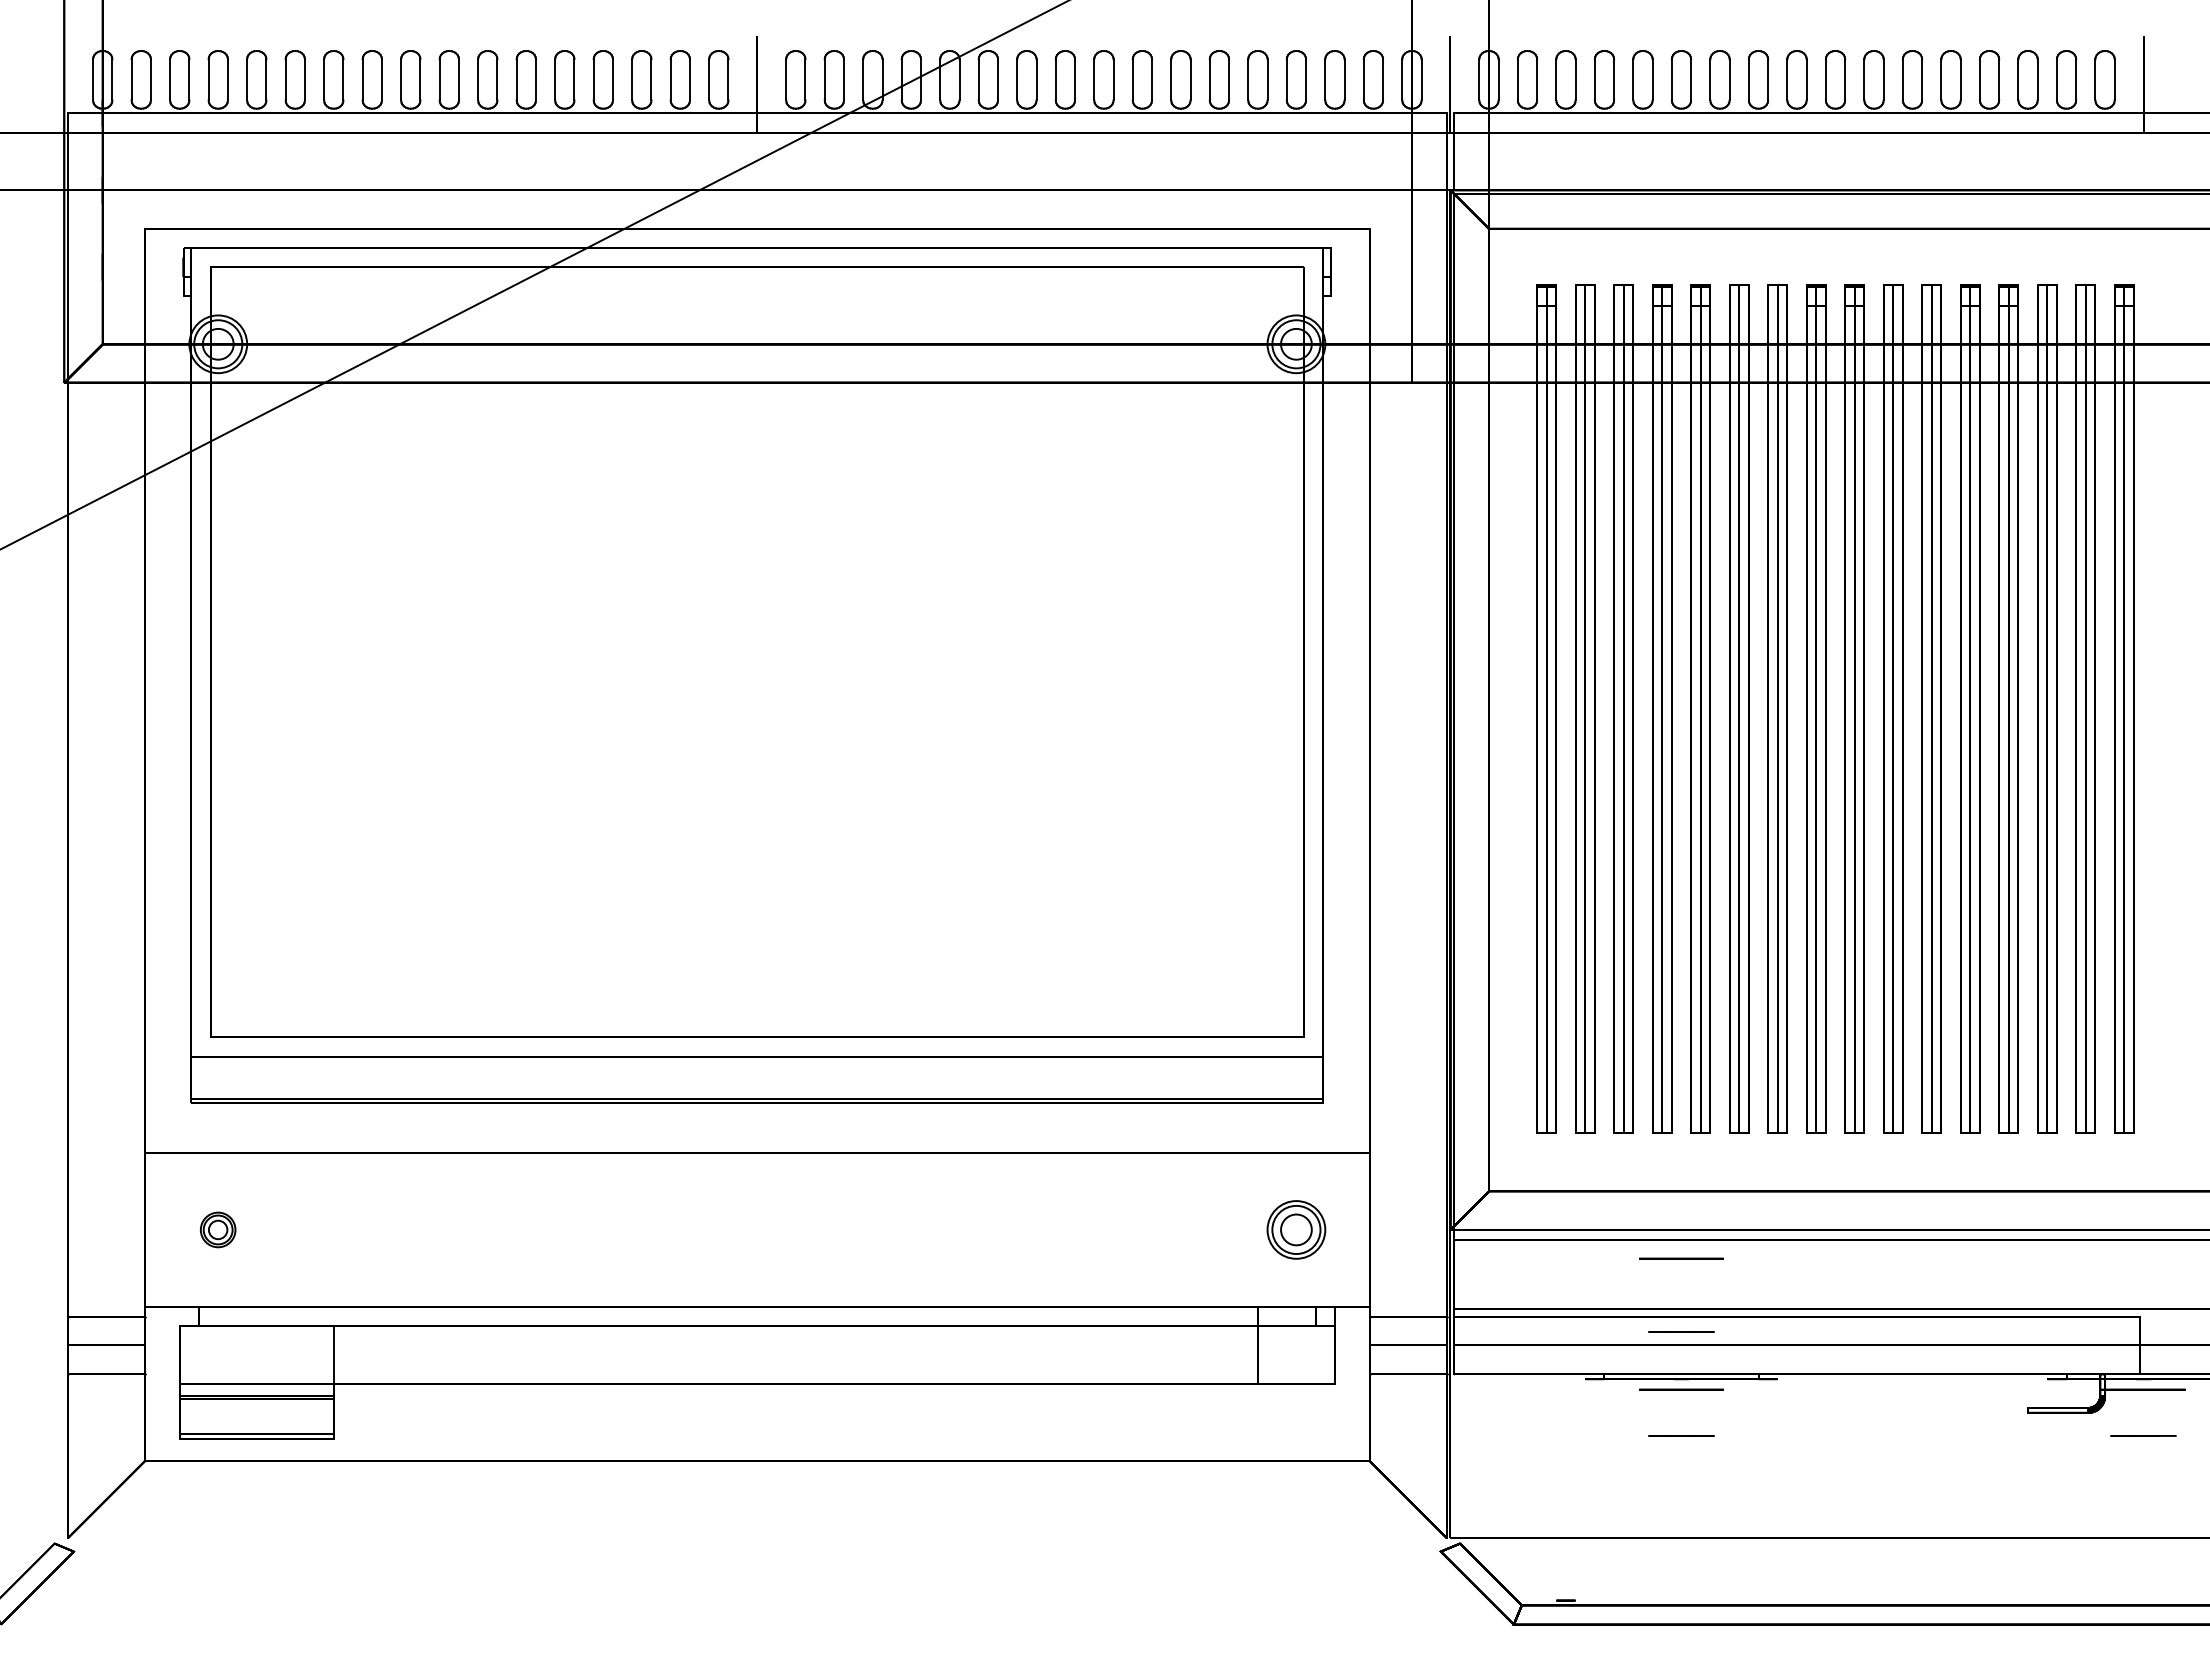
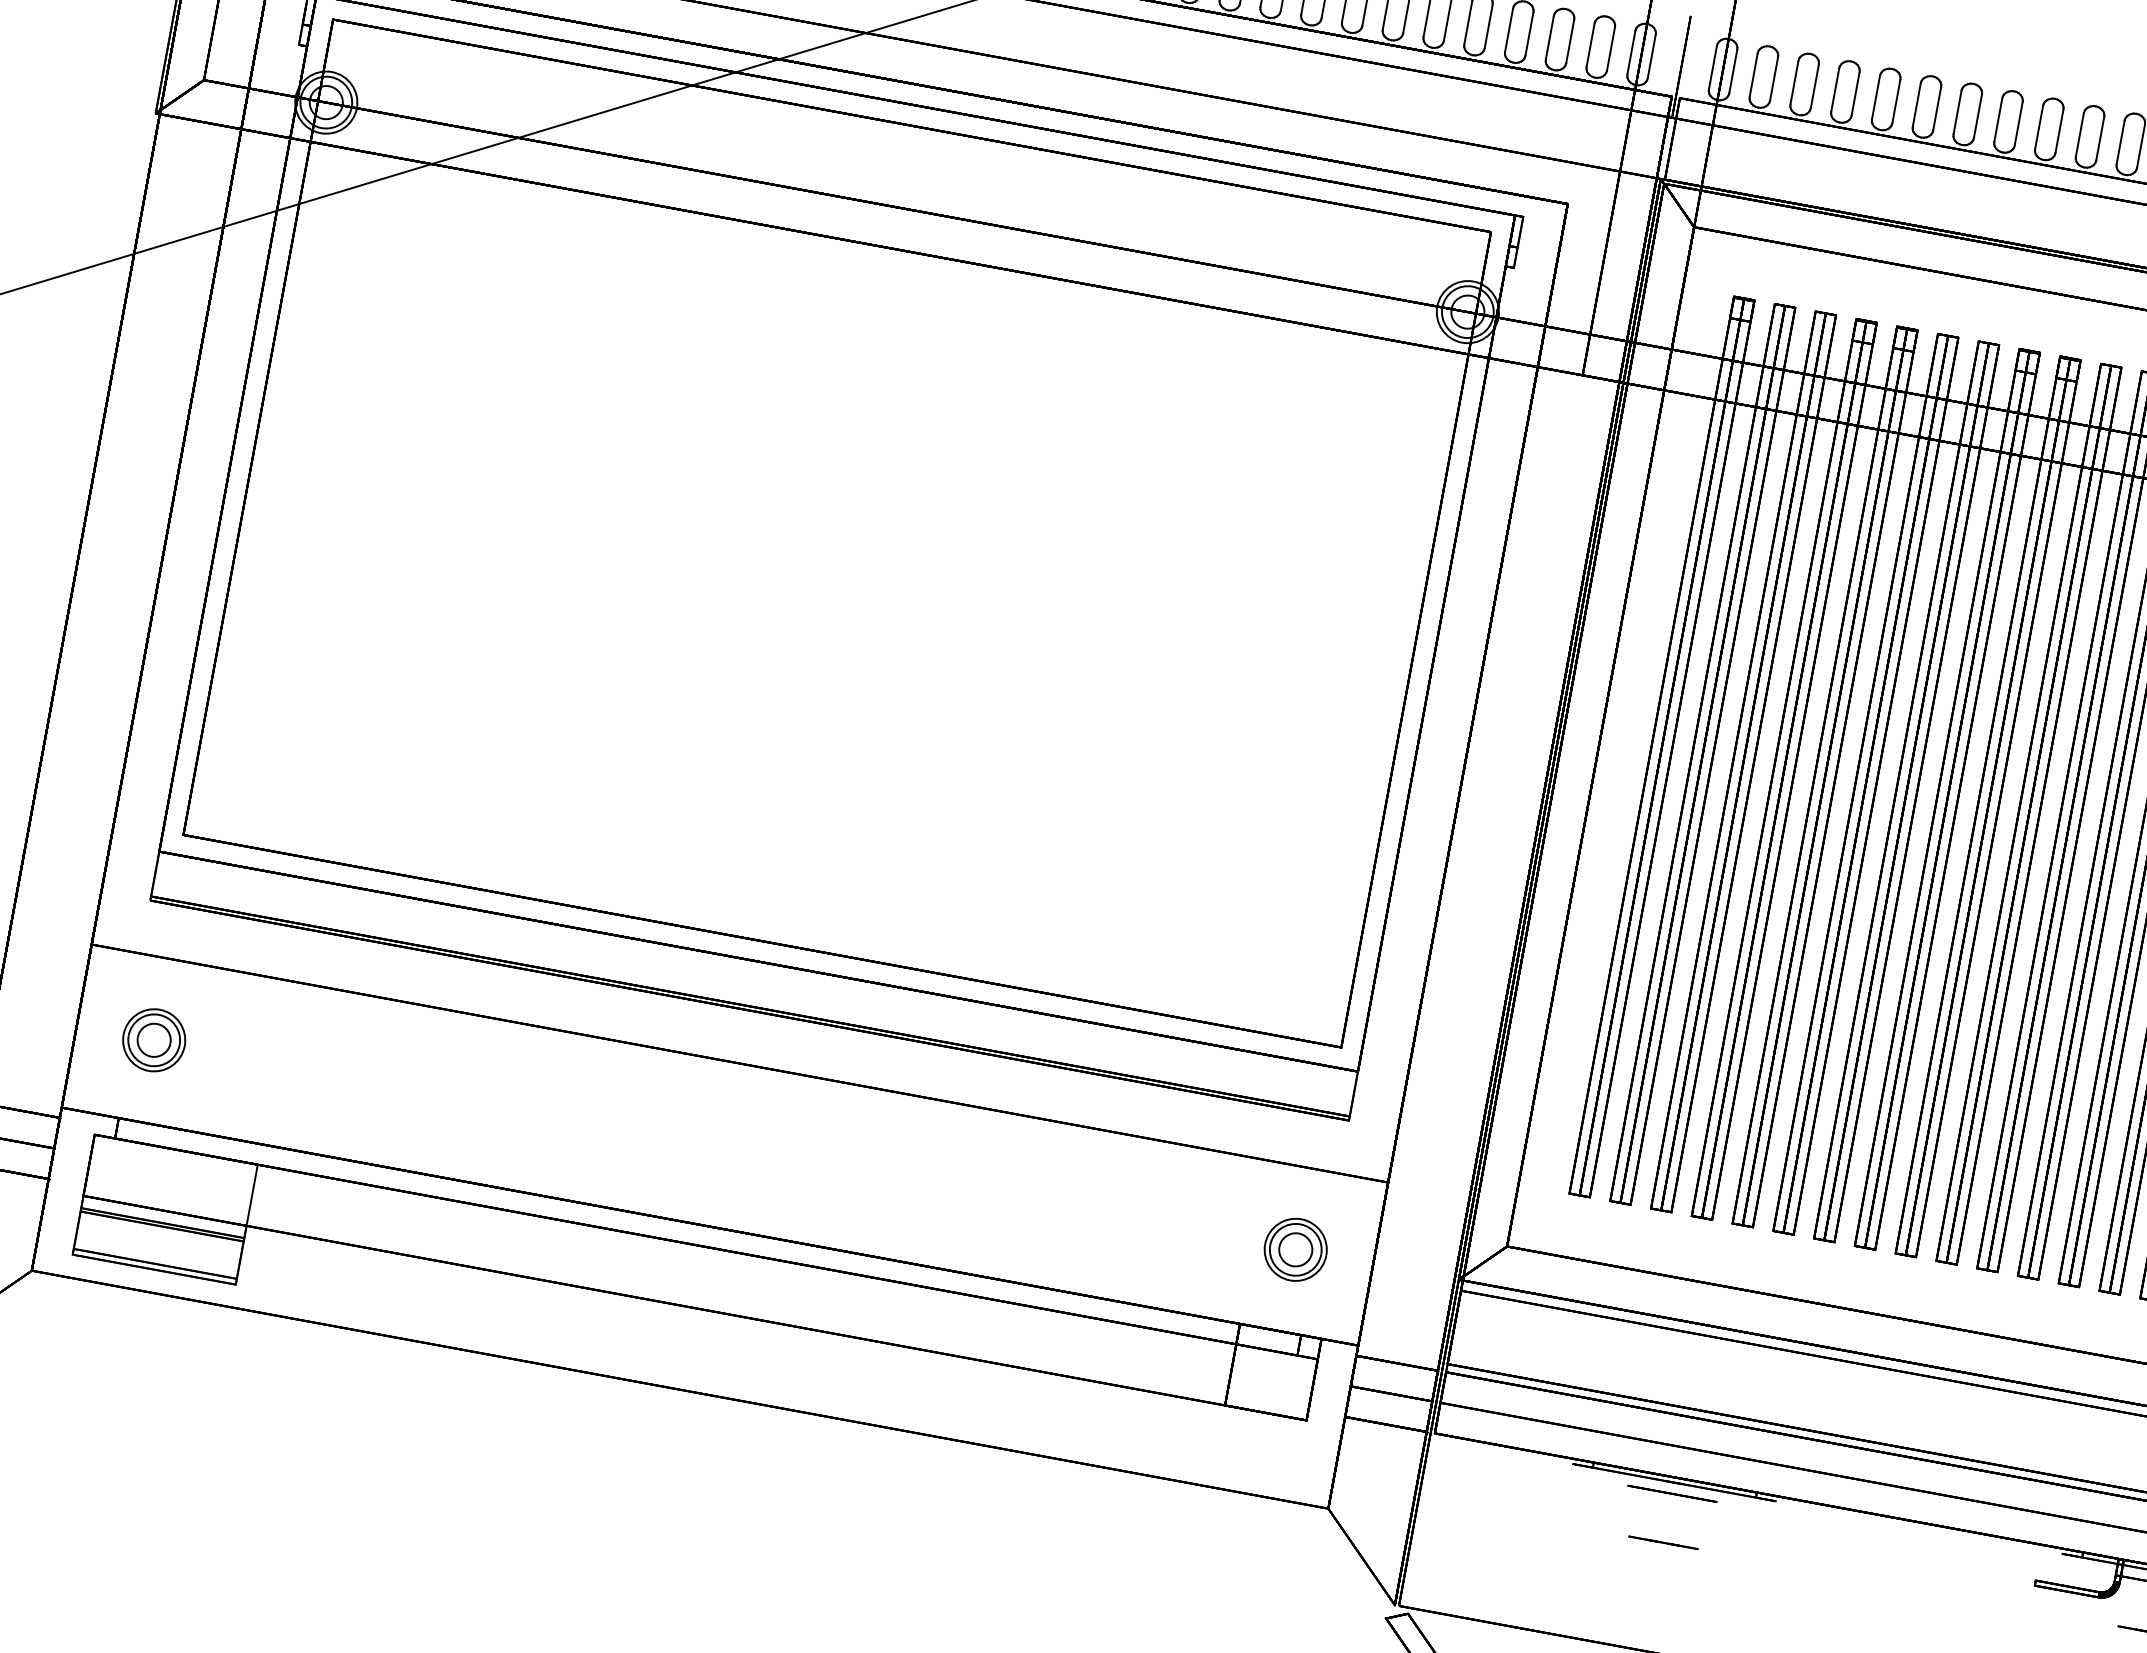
part: (217, 1229) -> (153, 1039), size x1.67
circle: (1681, 1258) -> (1697, 1354), removed
line: (1681, 1331) -> (1683, 1432), removed

